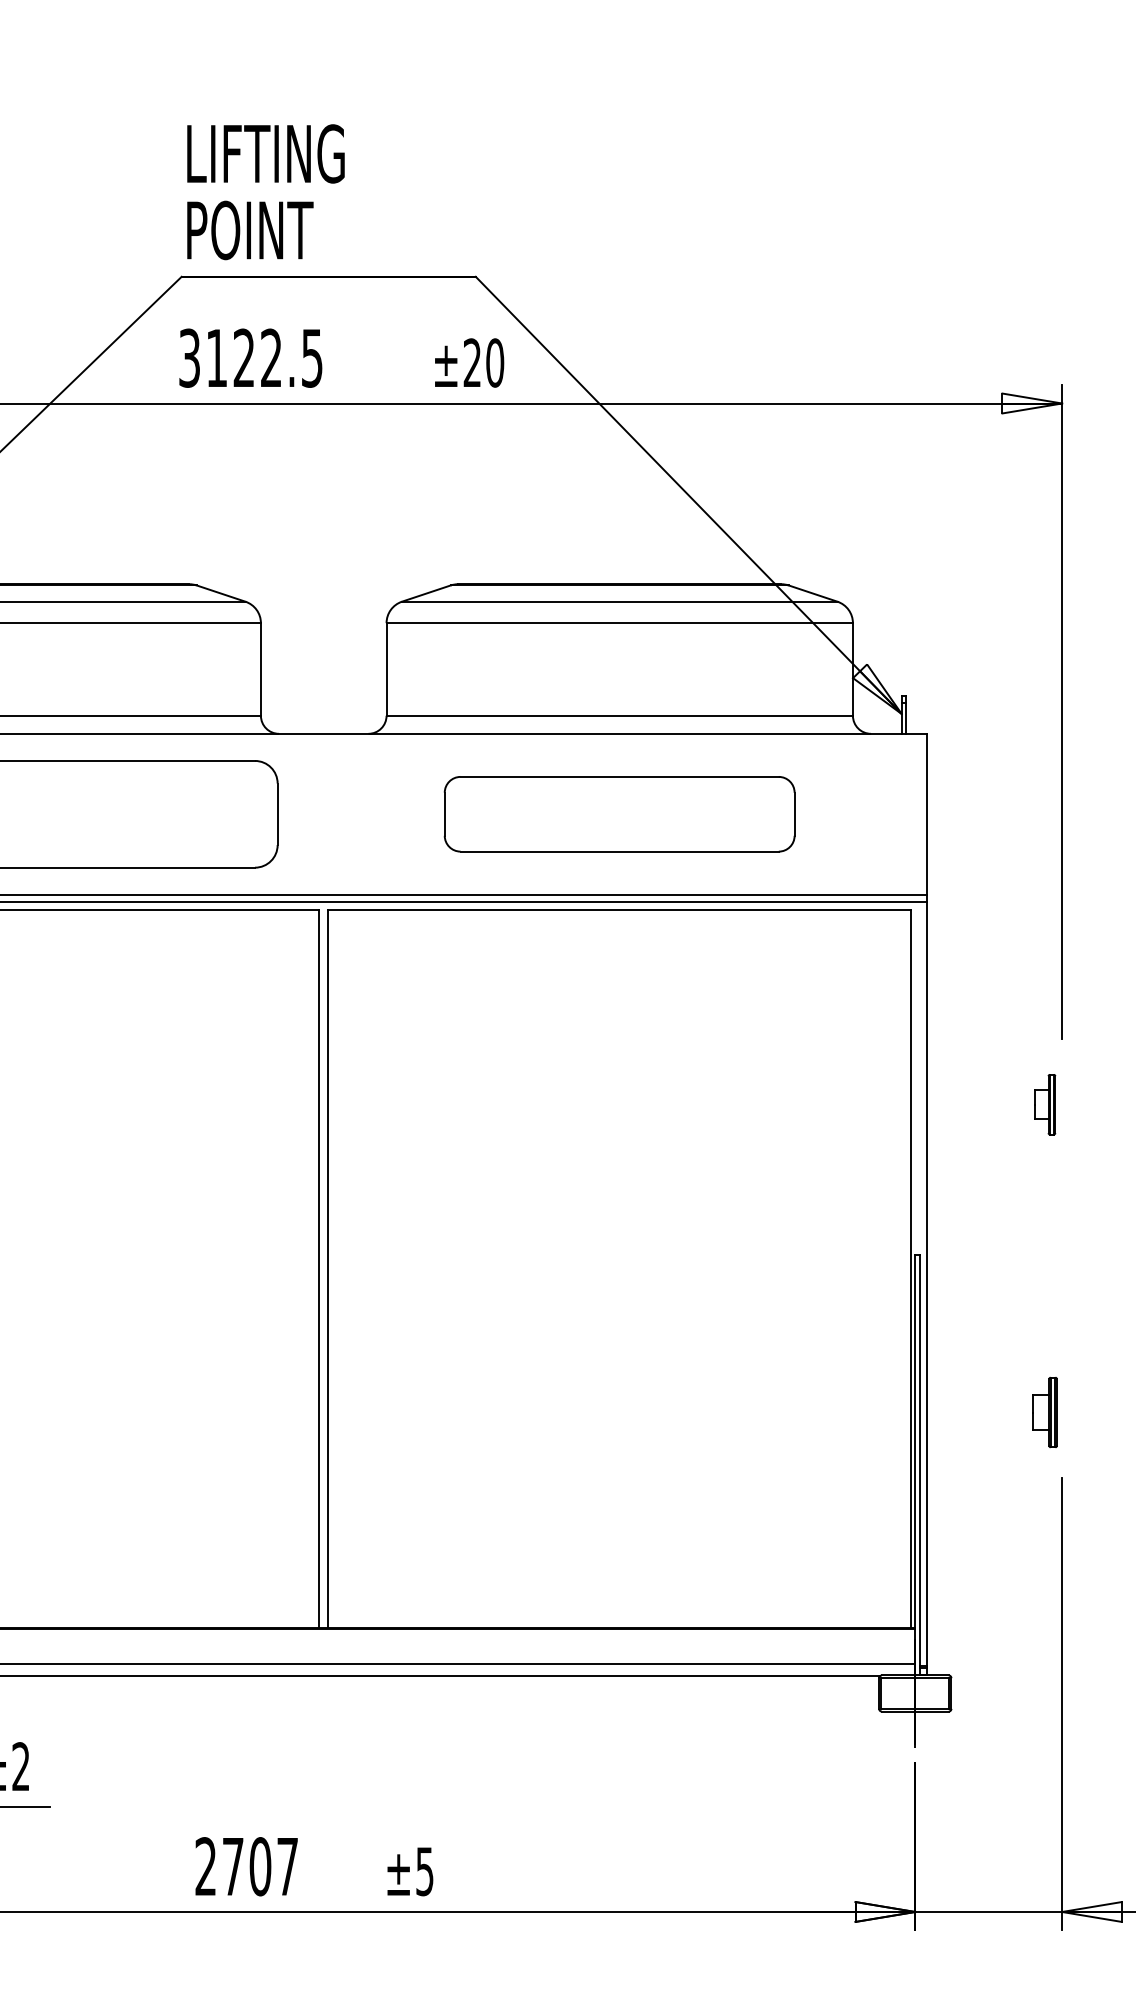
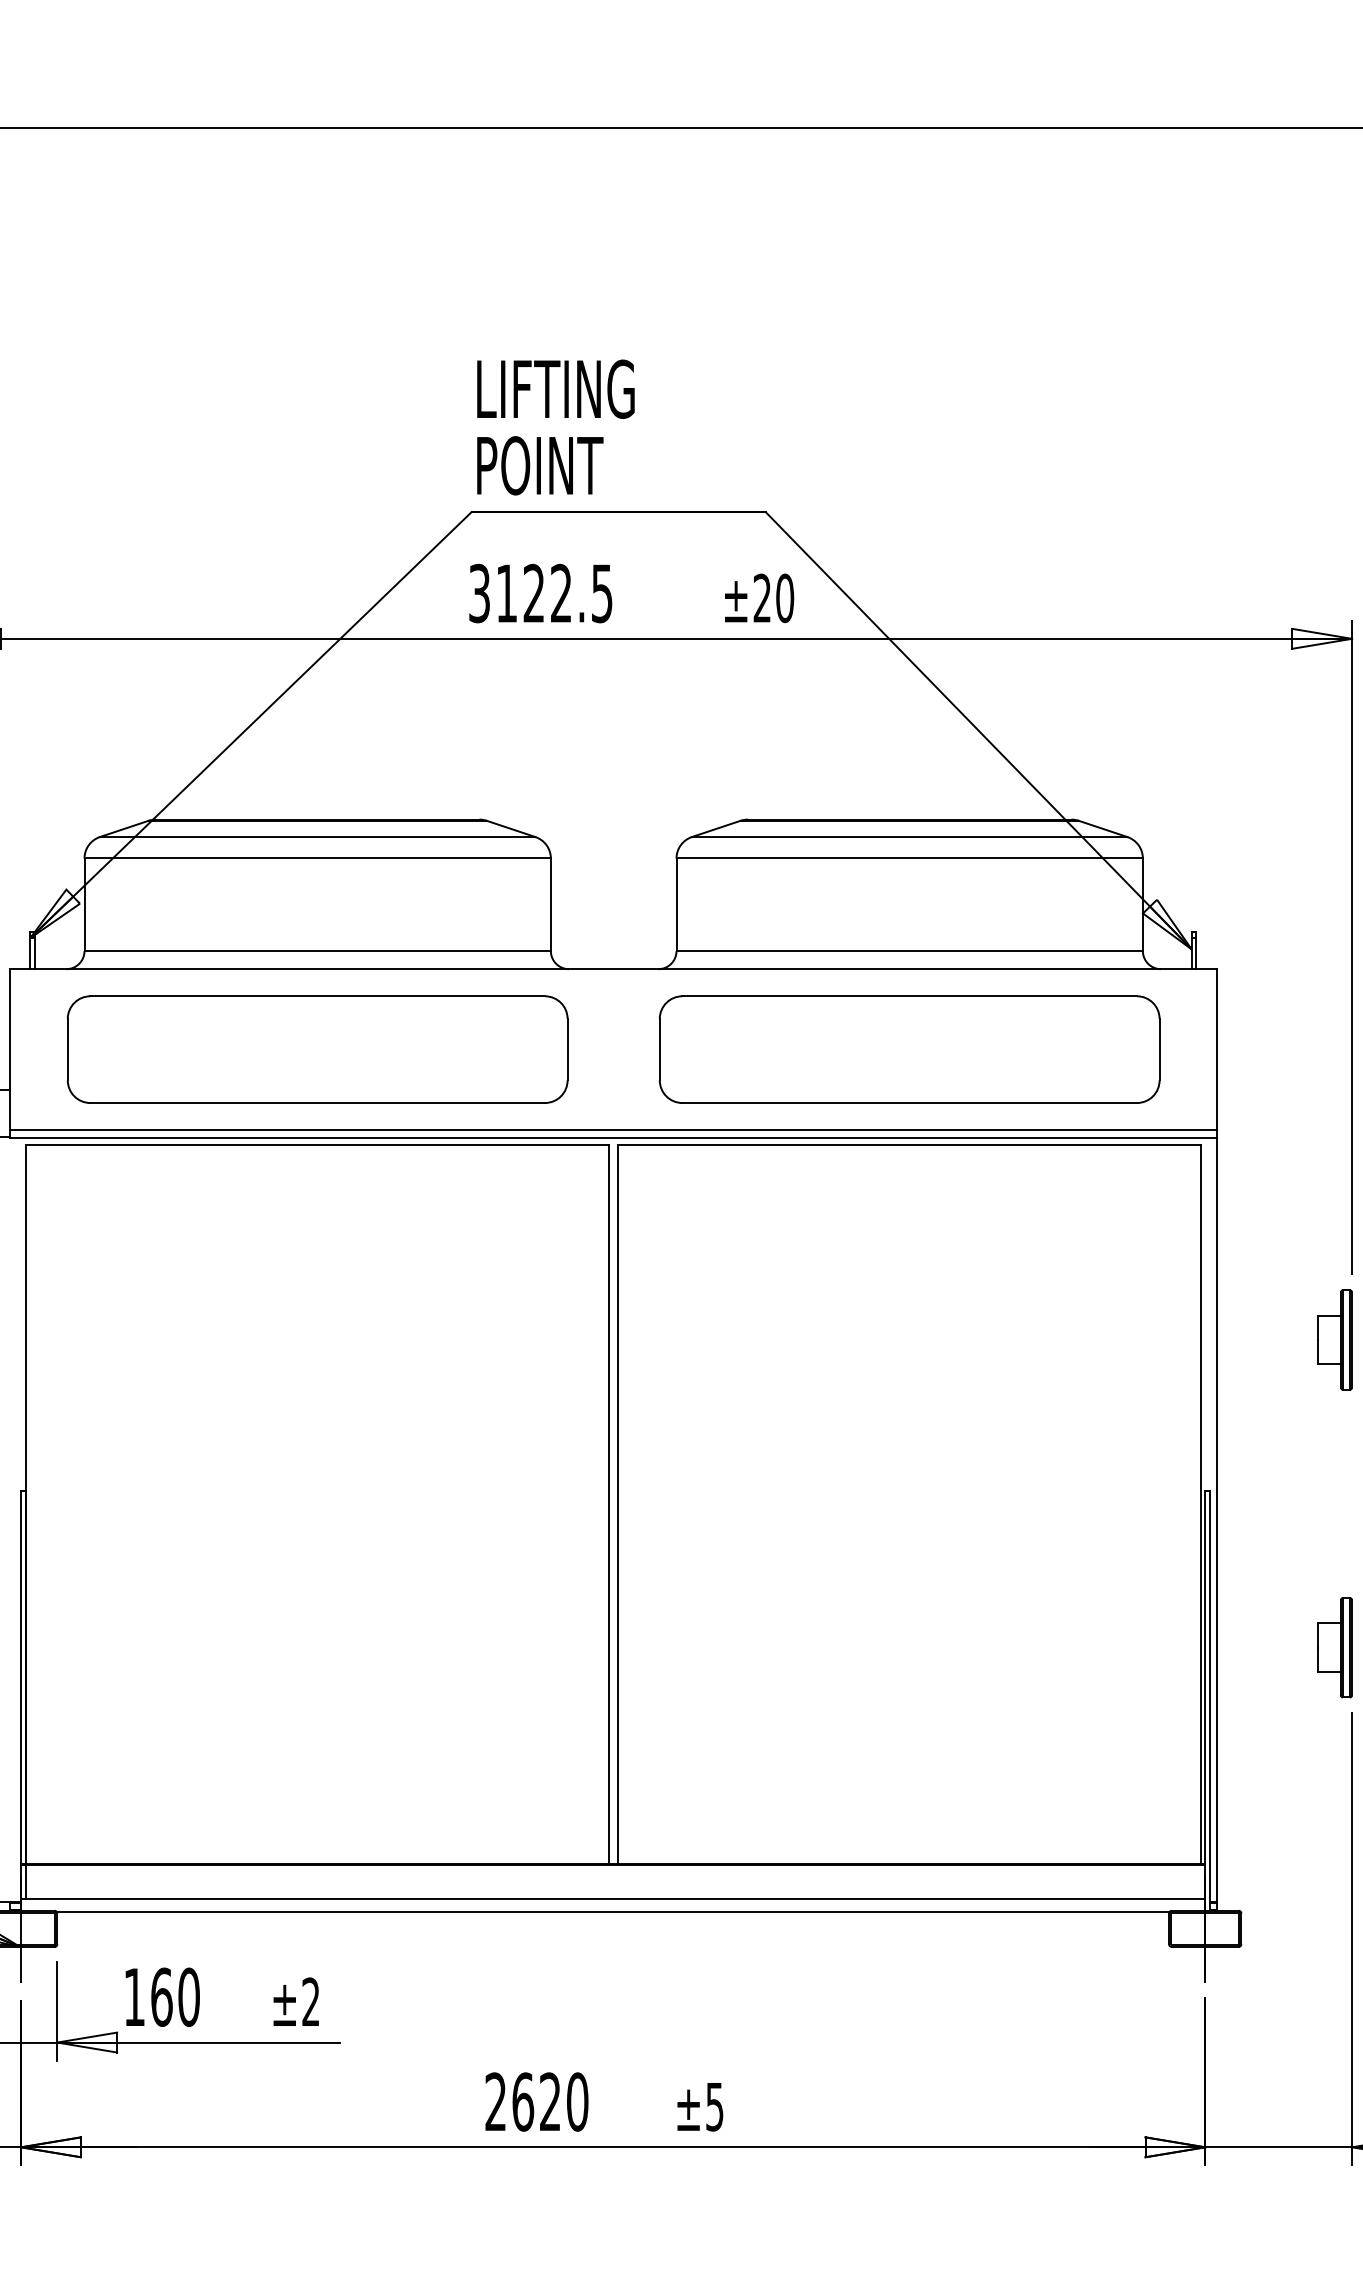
part: (619, 814) -> (909, 1049), size x1.43
part: (1044, 1104) -> (1334, 1339), size x1.67
part: (1044, 1412) -> (1334, 1647), size x1.43
text: (260, 1866) -> (550, 2101), 2707 -> 2620

